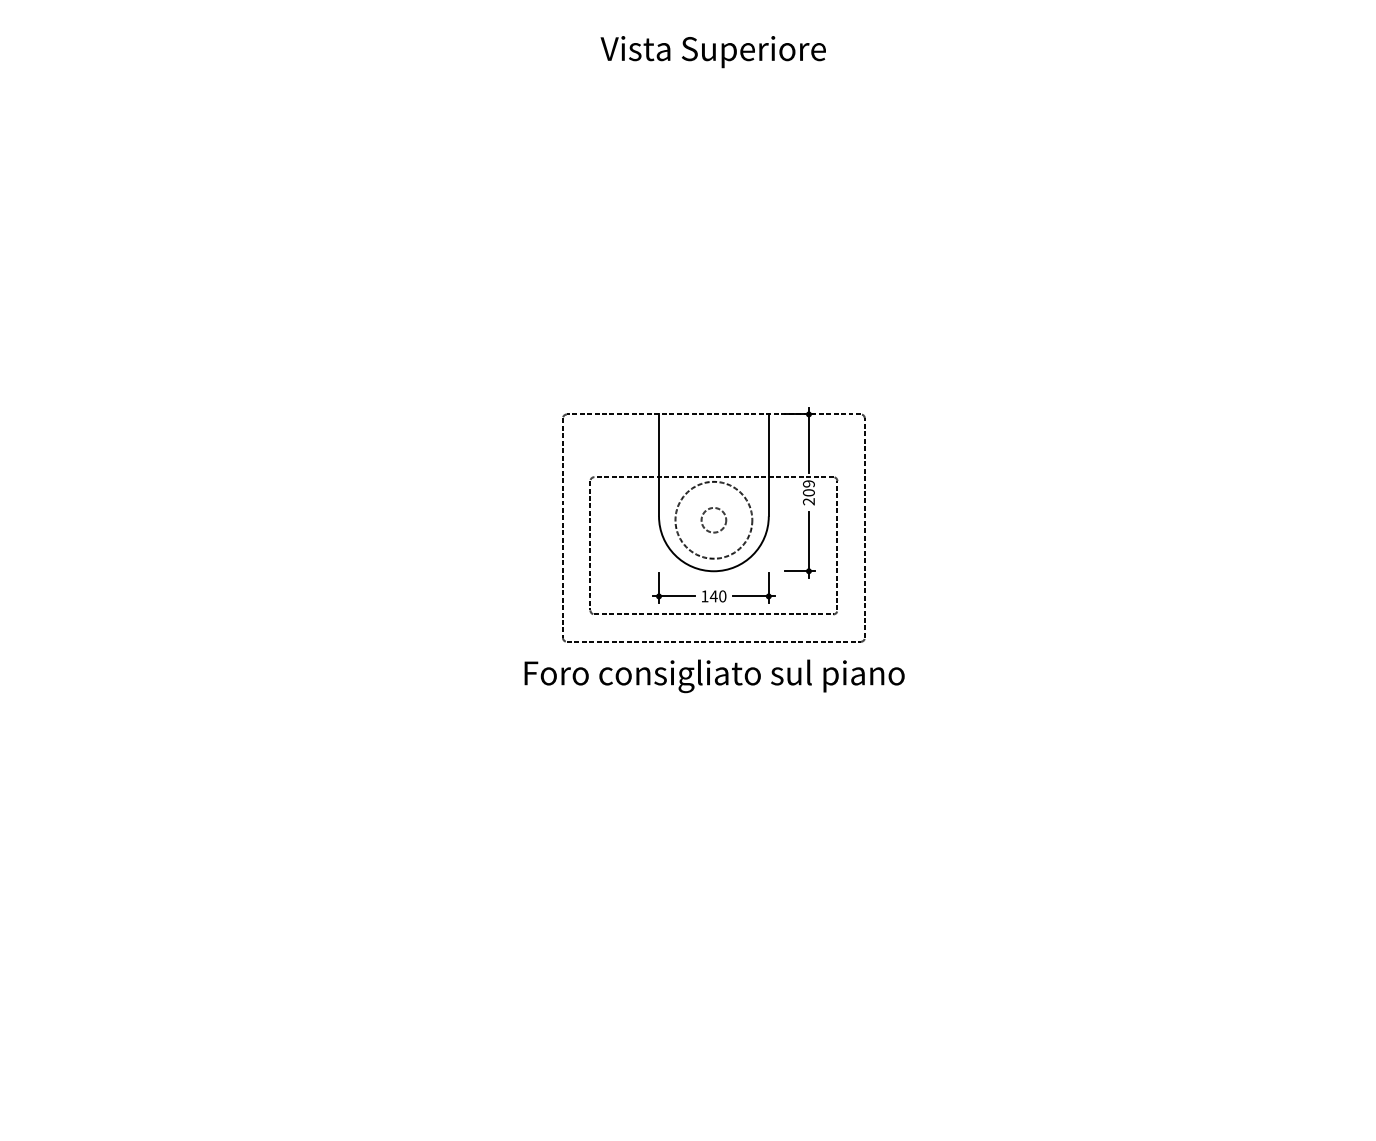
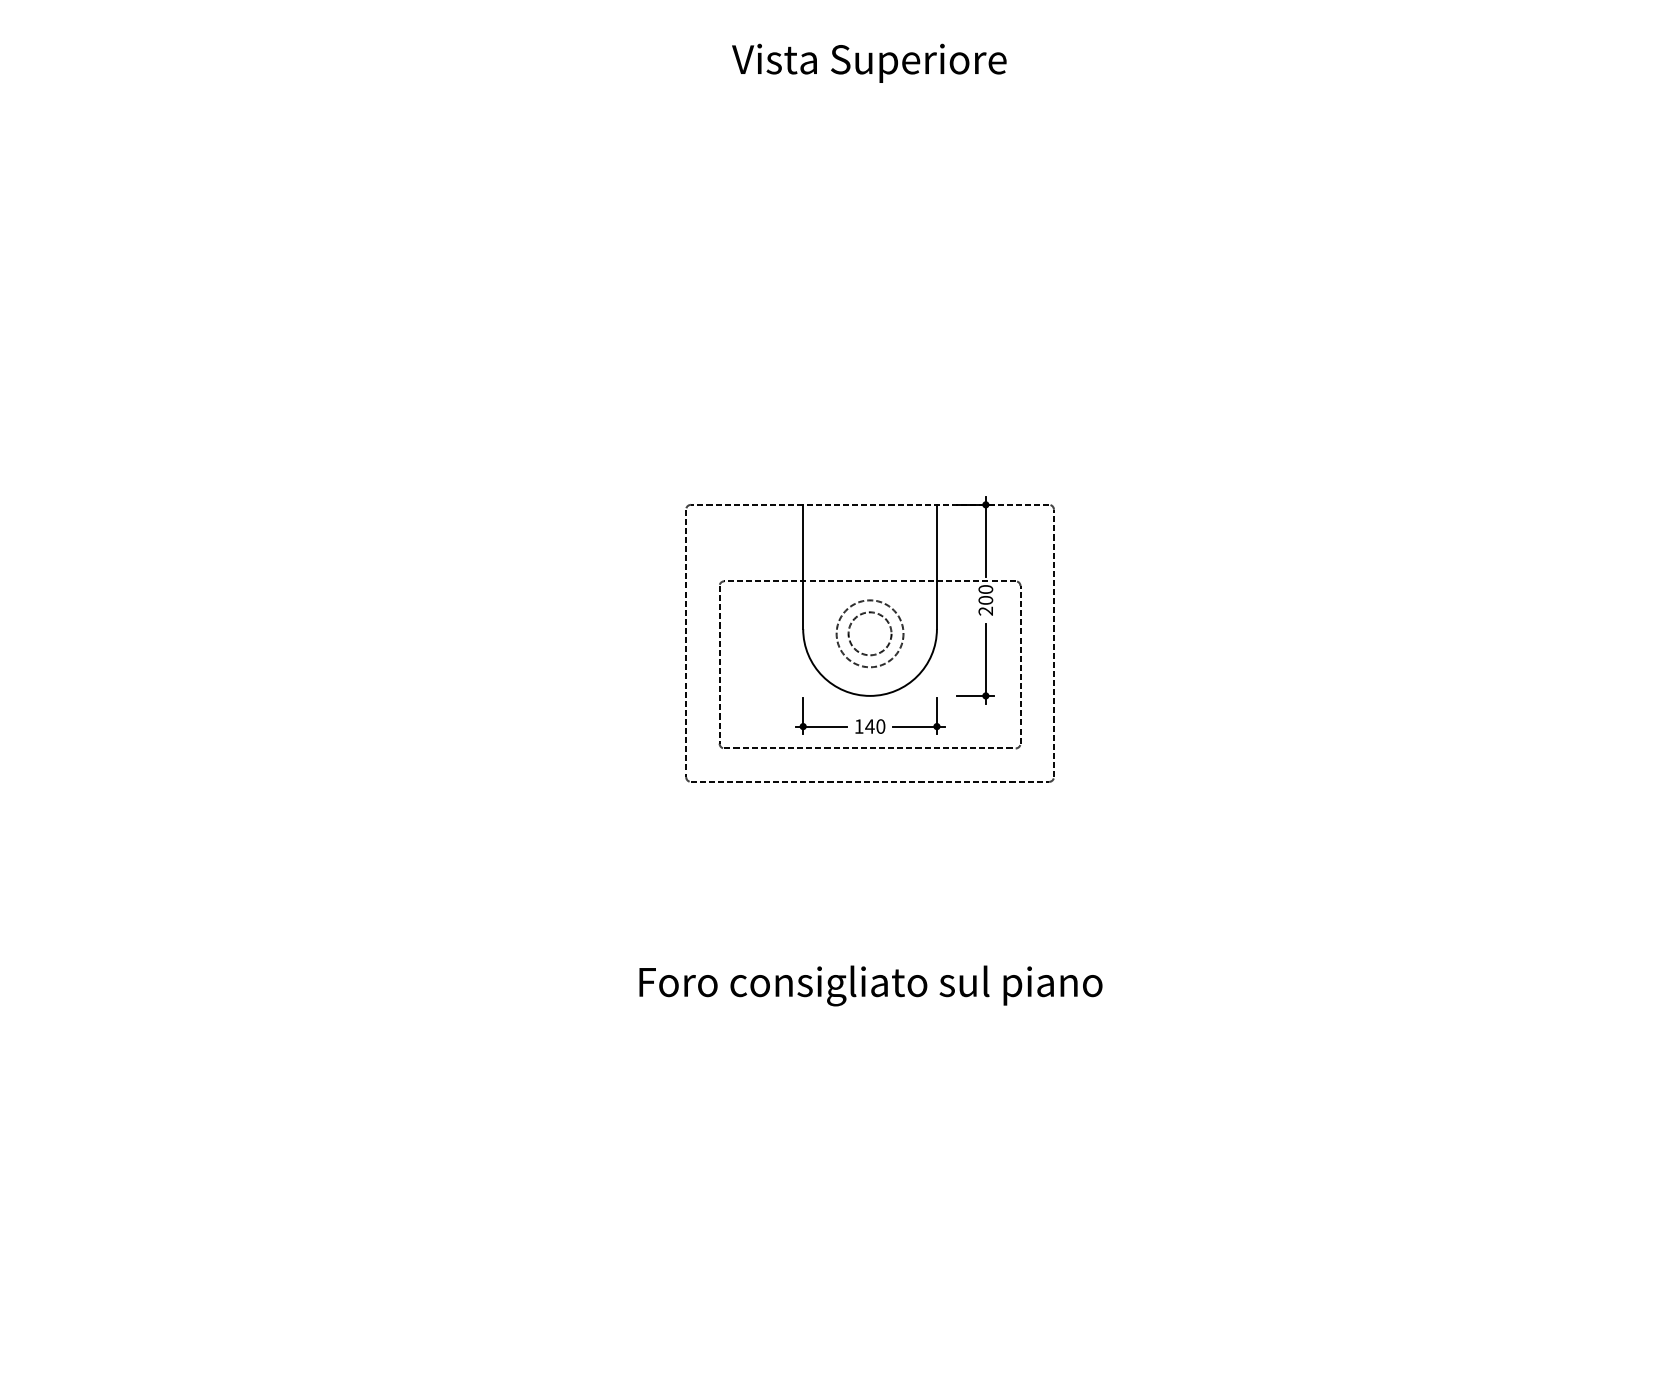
text: (808, 483) -> (985, 589), 209 -> 200
circle: (713, 520) -> (869, 633), size x0.71
circle: (713, 520) -> (869, 633), size x1.43
text: (714, 675) -> (870, 985), moved

